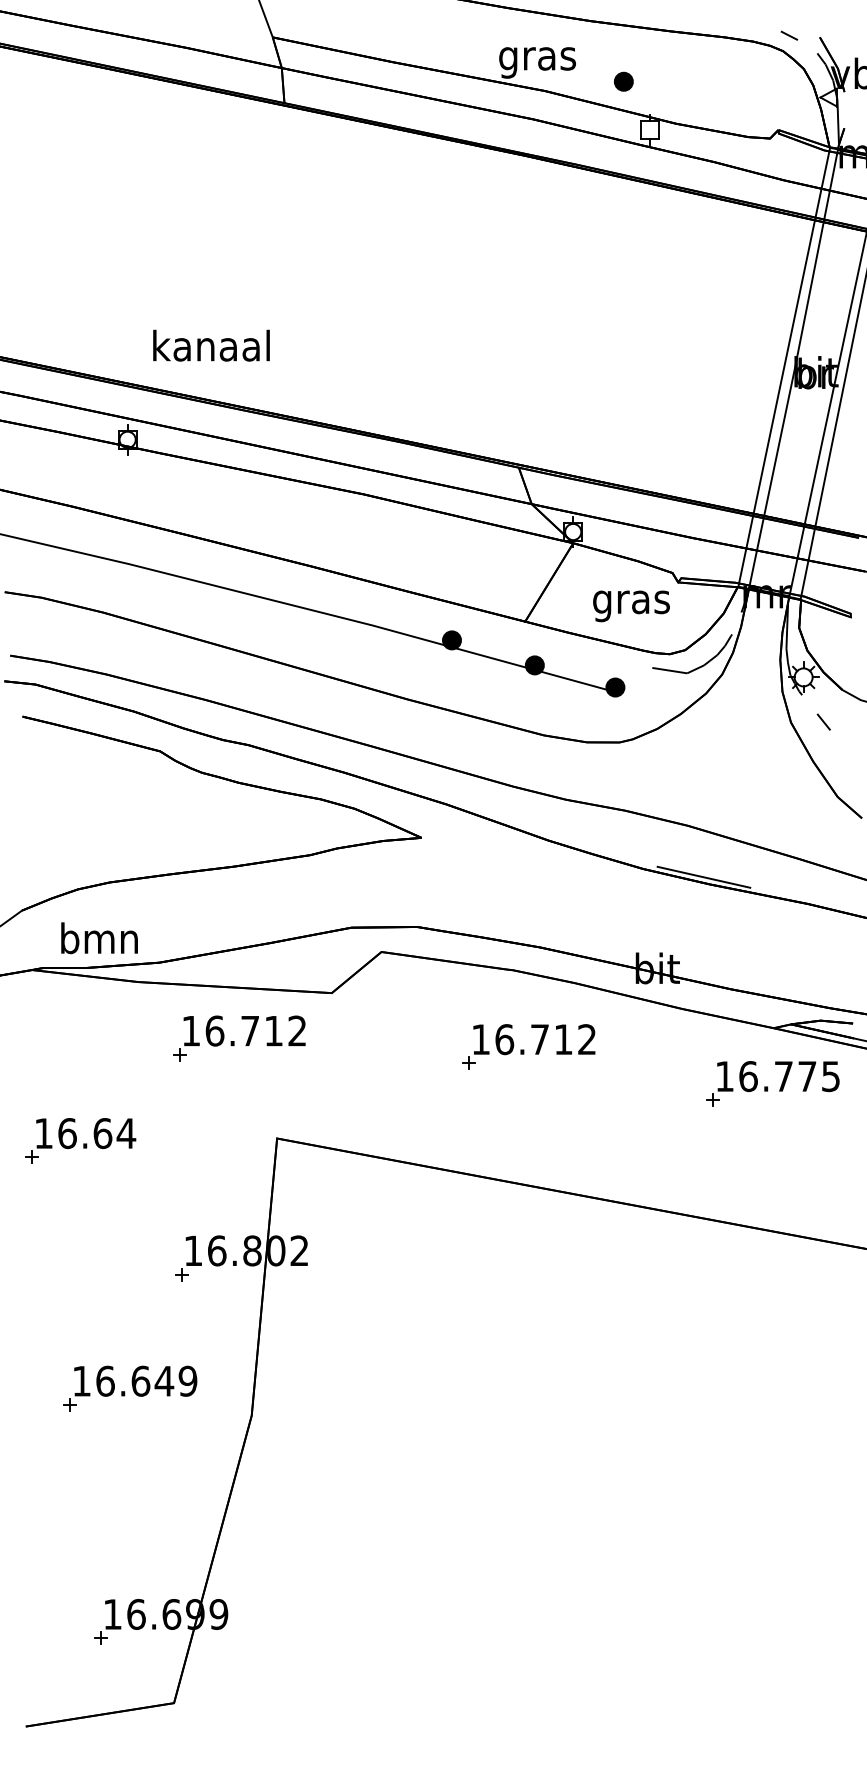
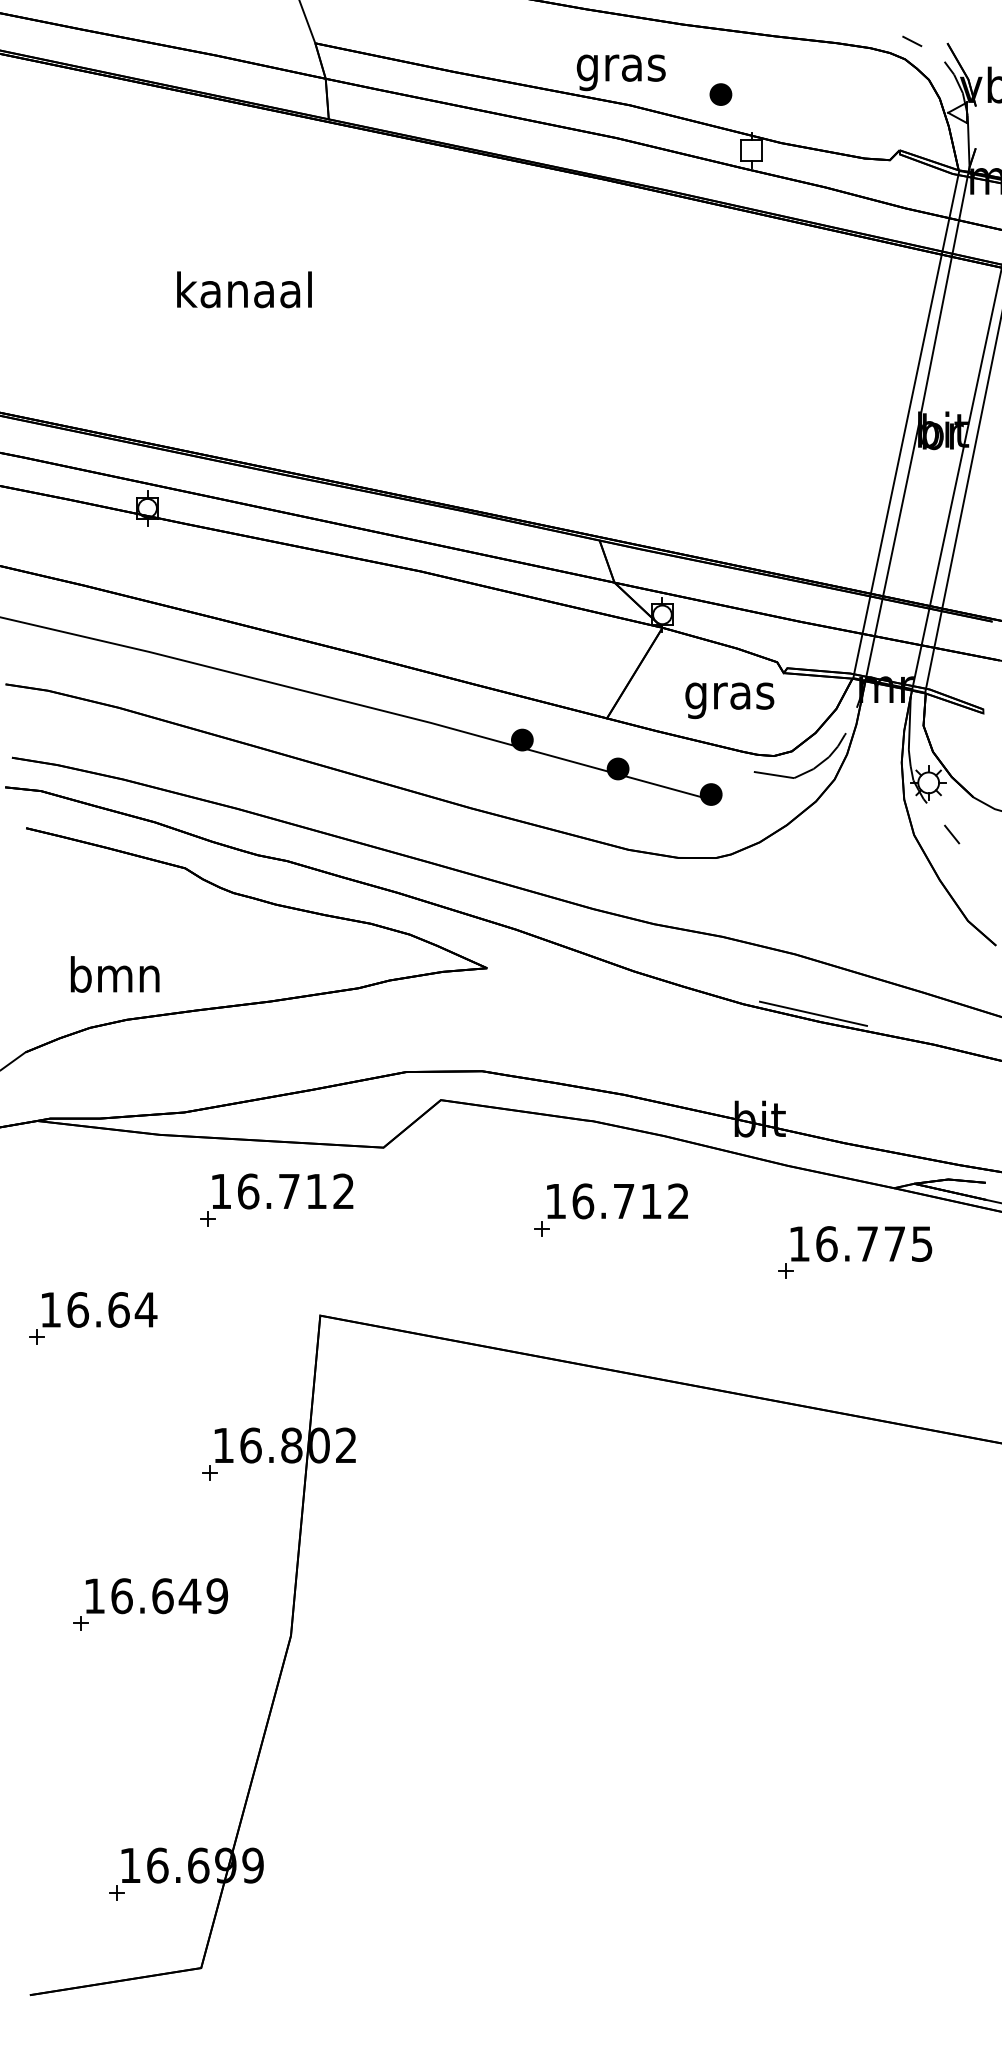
text: (211, 345) -> (244, 289), moved
text: (99, 938) -> (115, 974), moved
part: (772, 1083) -> (854, 1252), moved

